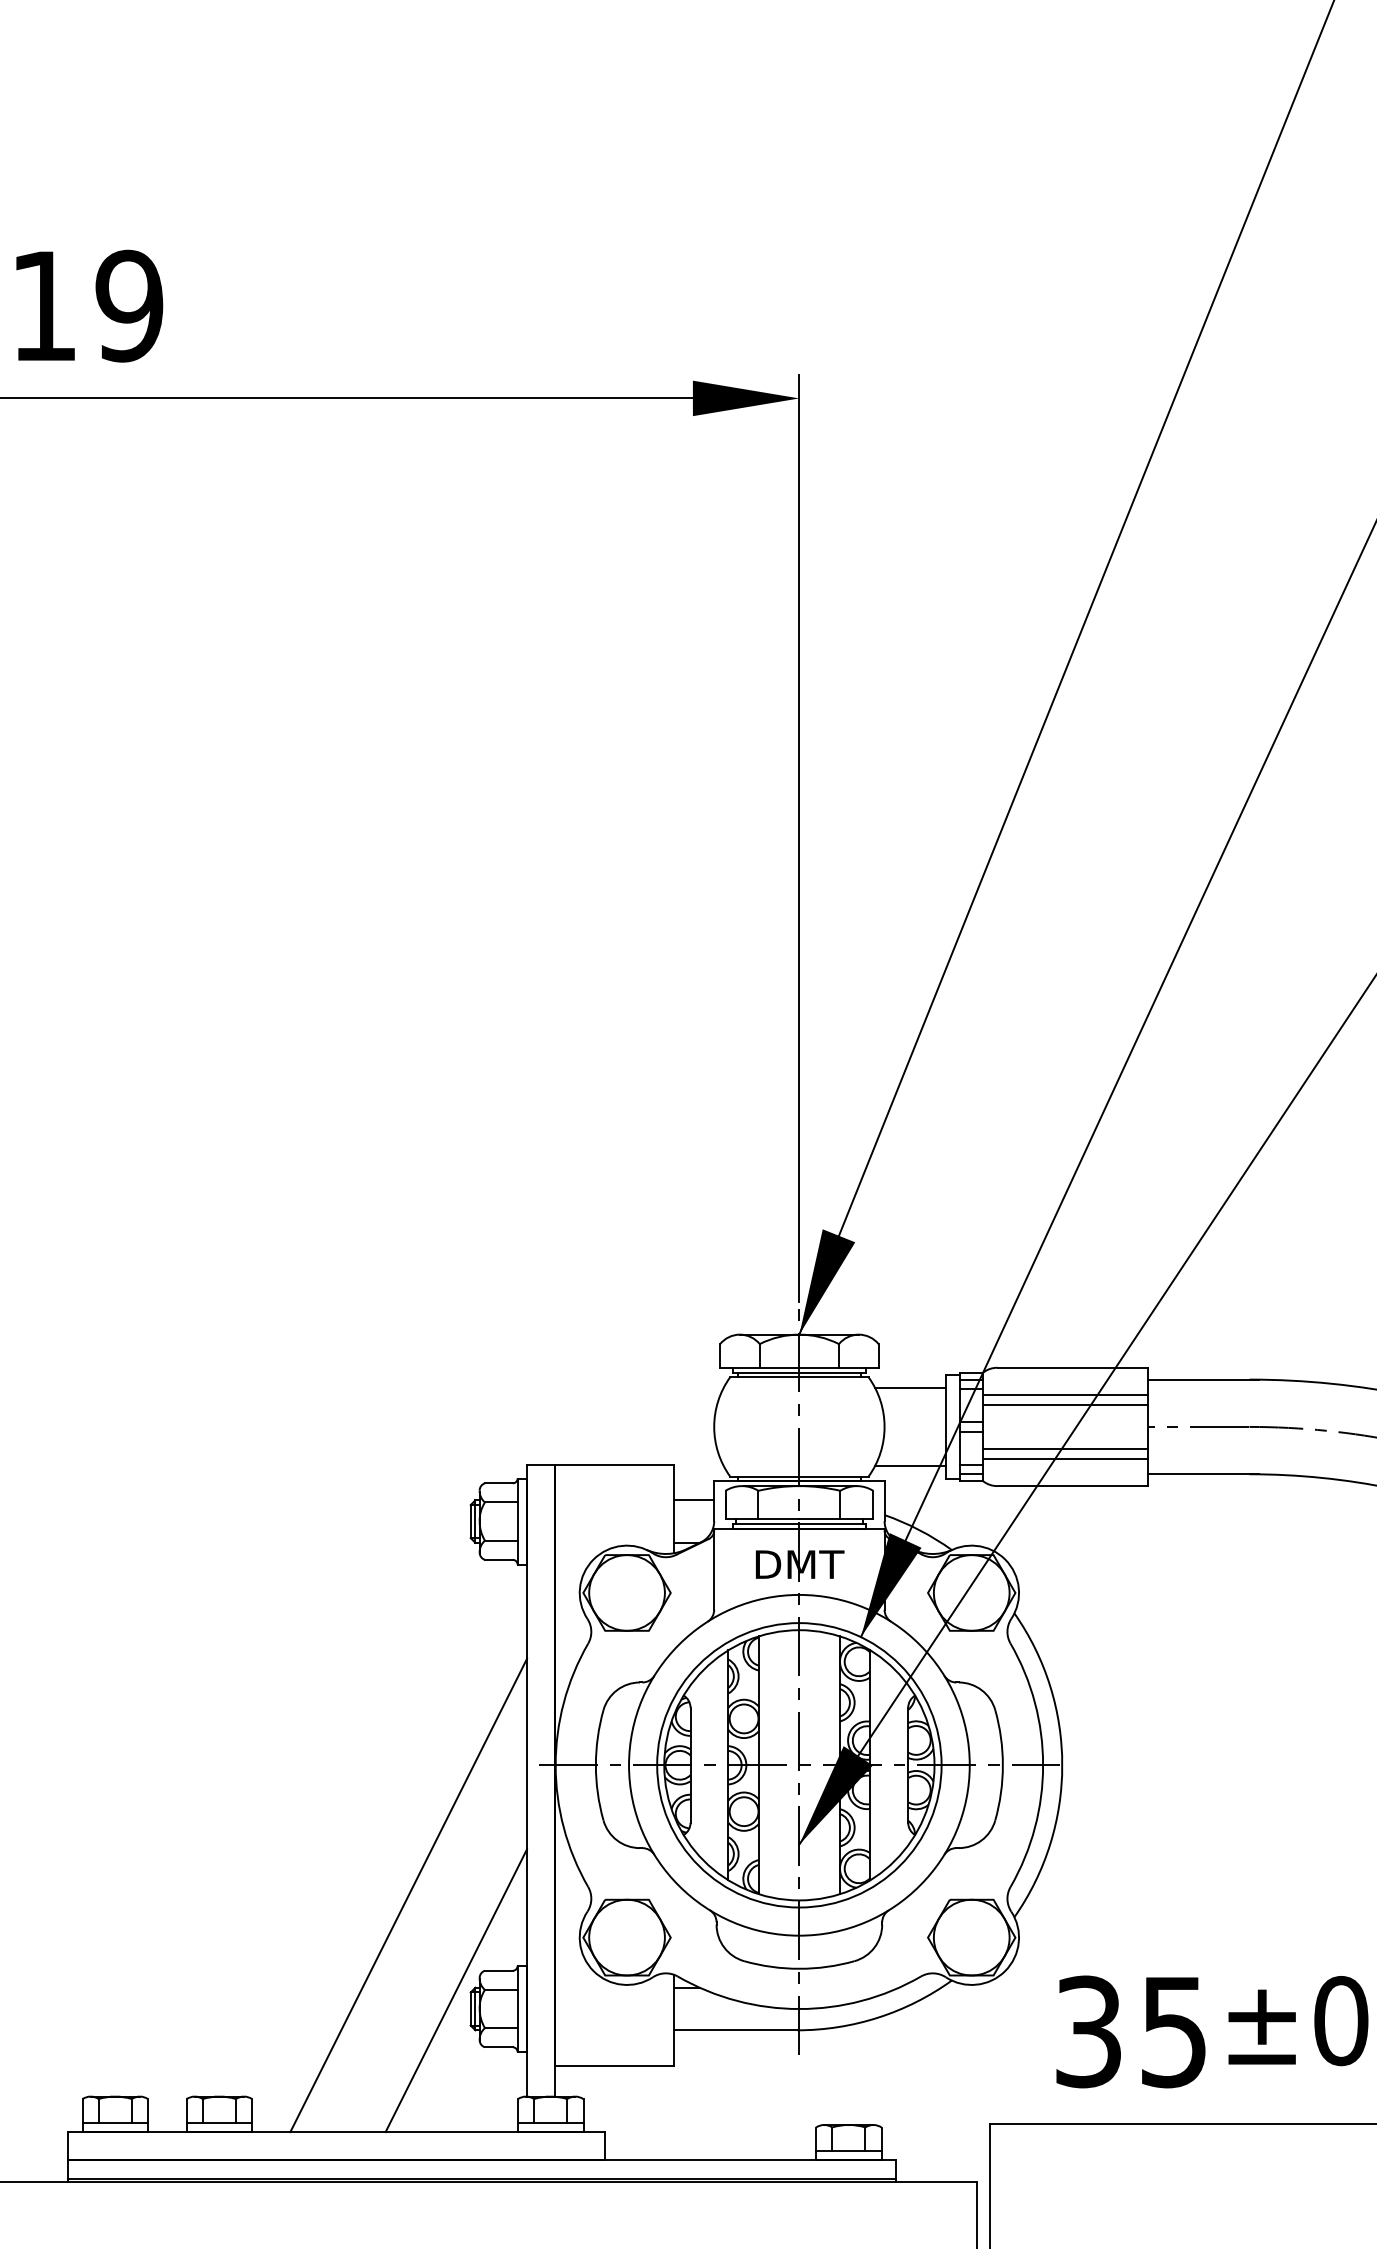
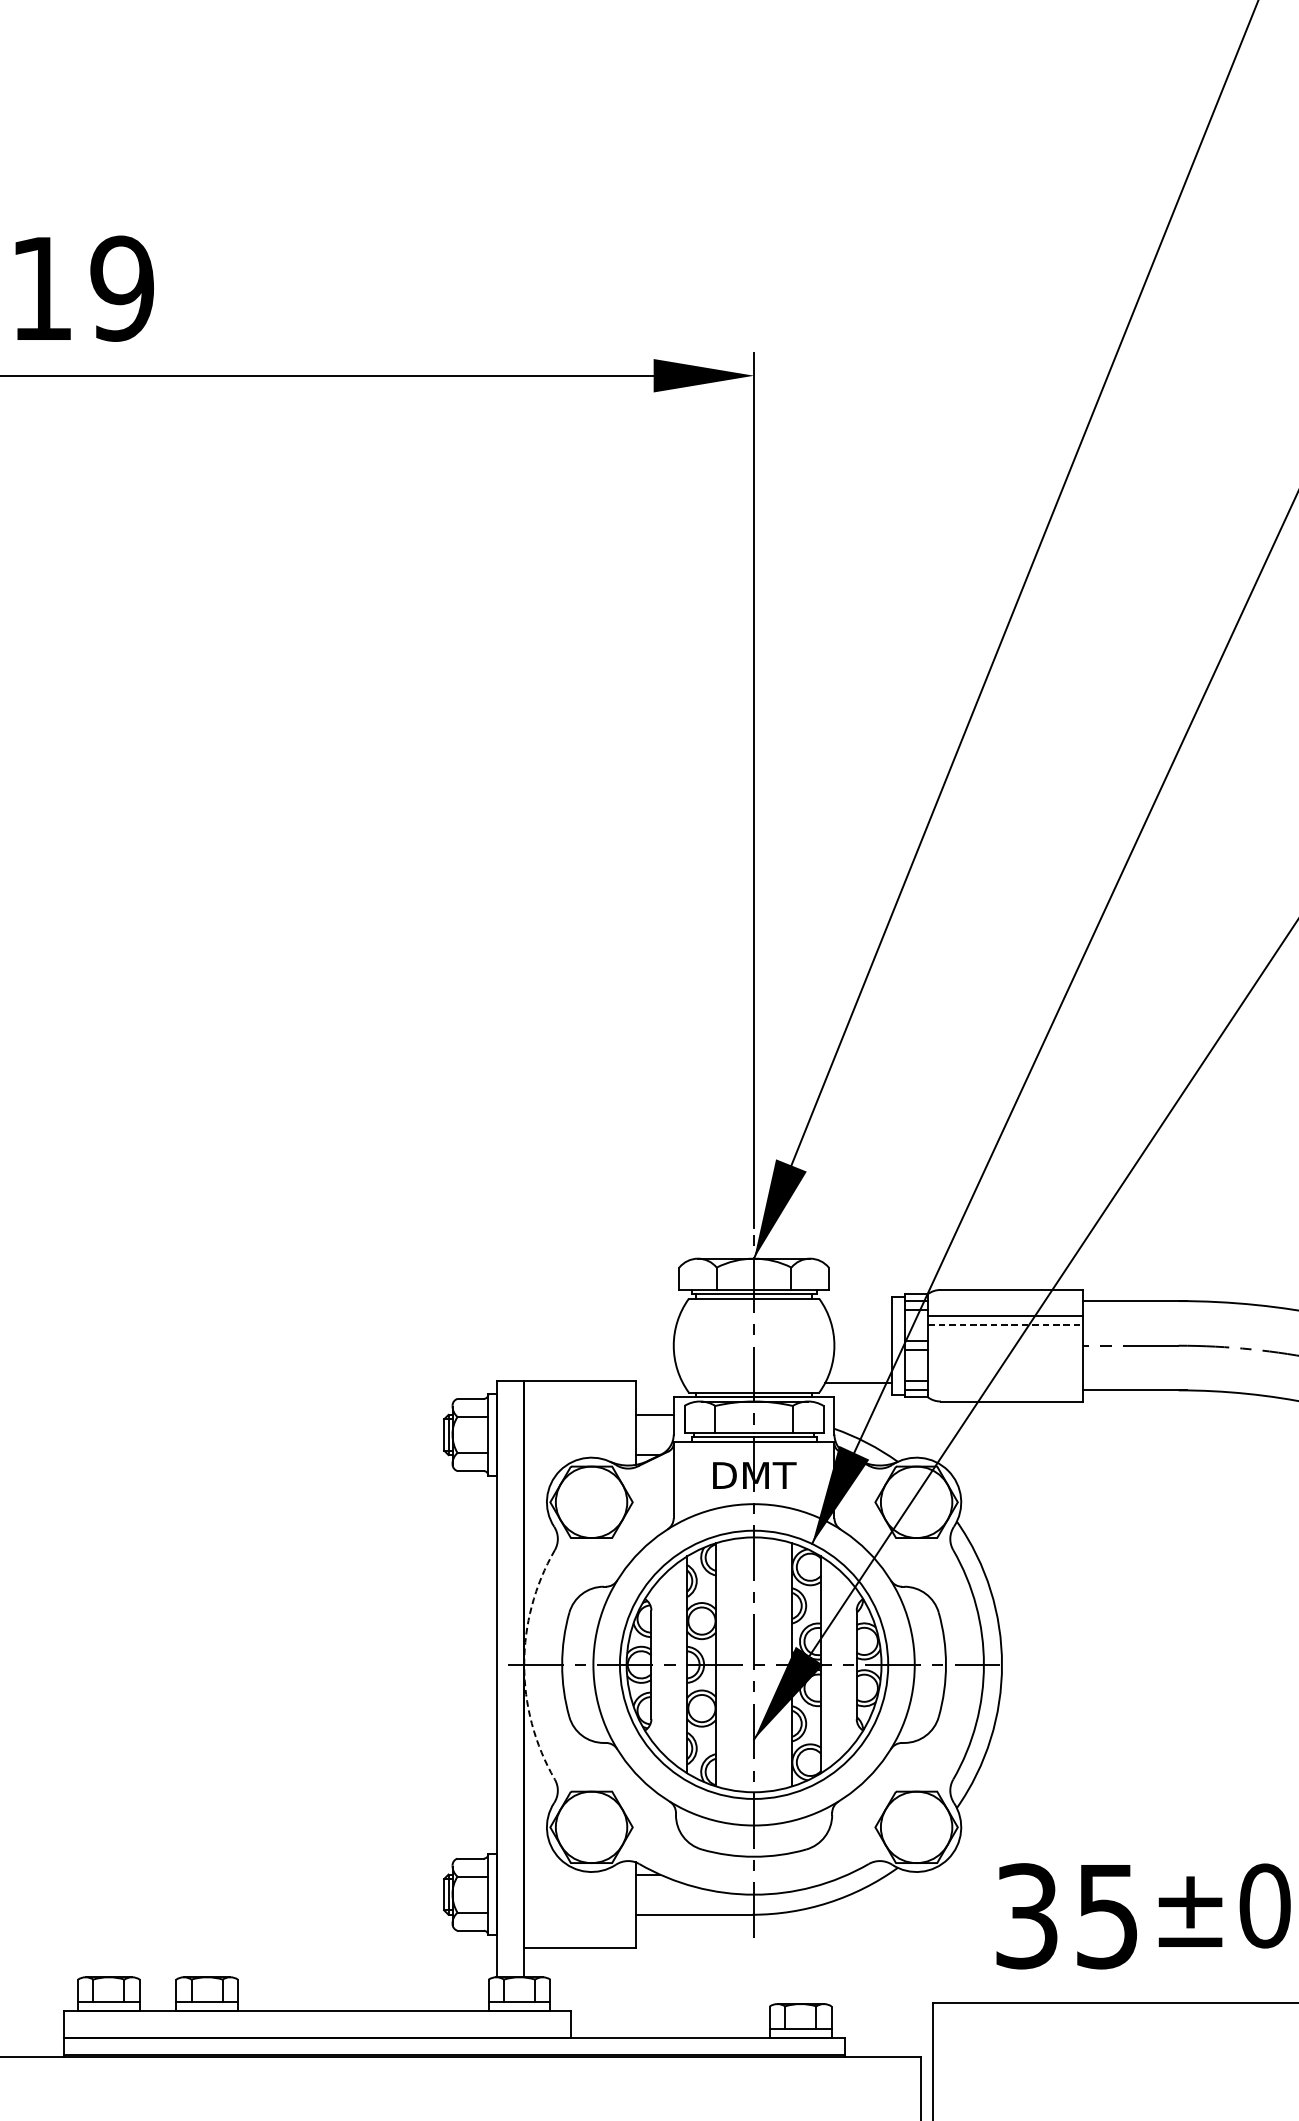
line: (910, 1387) -> (858, 1308), removed
line: (1066, 1404) -> (1005, 1324), solid -> dashed
line: (1066, 1449) -> (1005, 1367), removed
line: (1066, 1458) -> (1005, 1375), removed
arc: (555, 1765) -> (524, 1665), solid -> dashed
line: (408, 1895) -> (385, 1787), removed
line: (456, 1990) -> (430, 1877), removed

